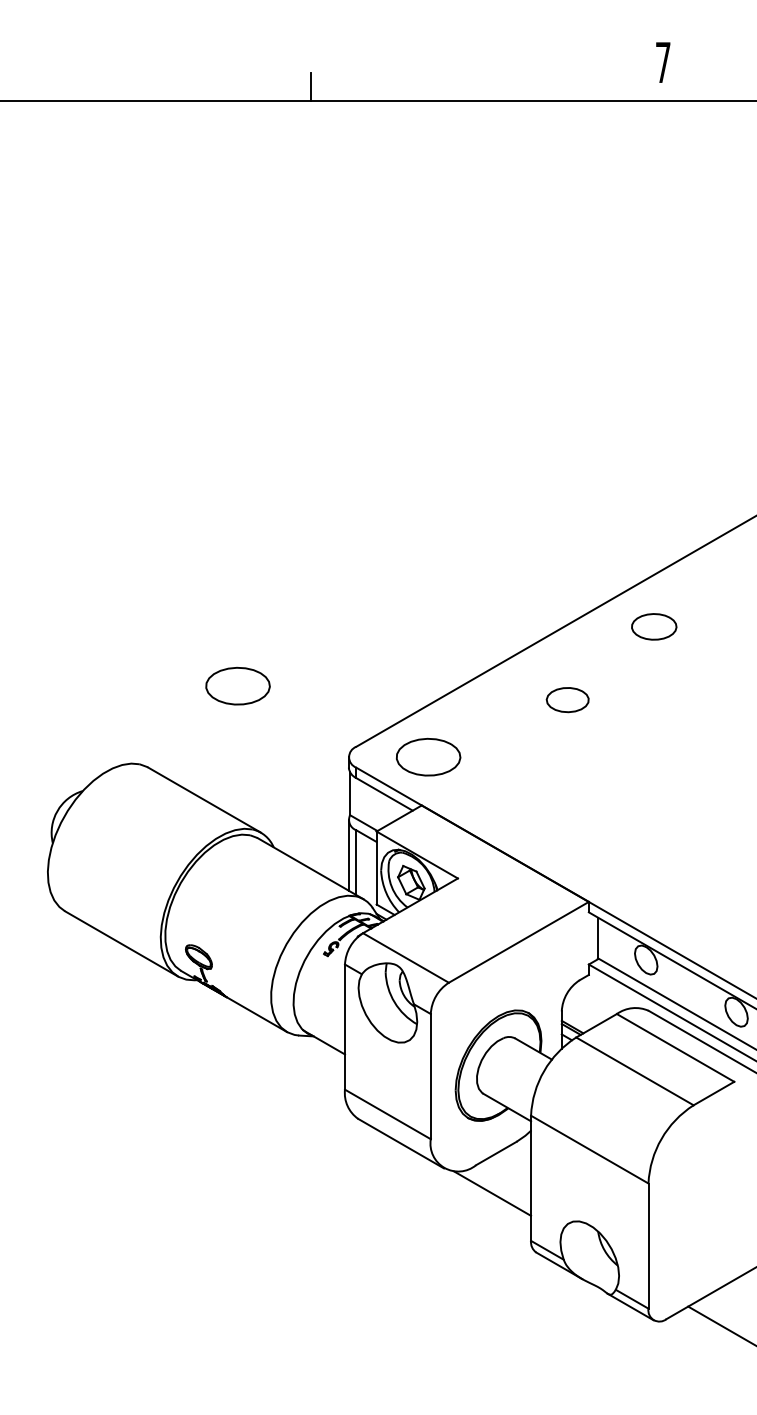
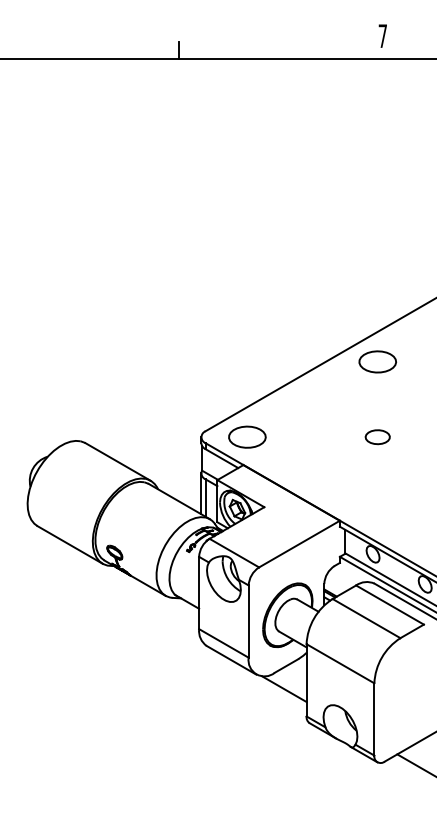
part: (653, 626) -> (377, 361), size x1.43
part: (238, 684) -> (137, 395), removed
part: (567, 700) -> (377, 437), moved

